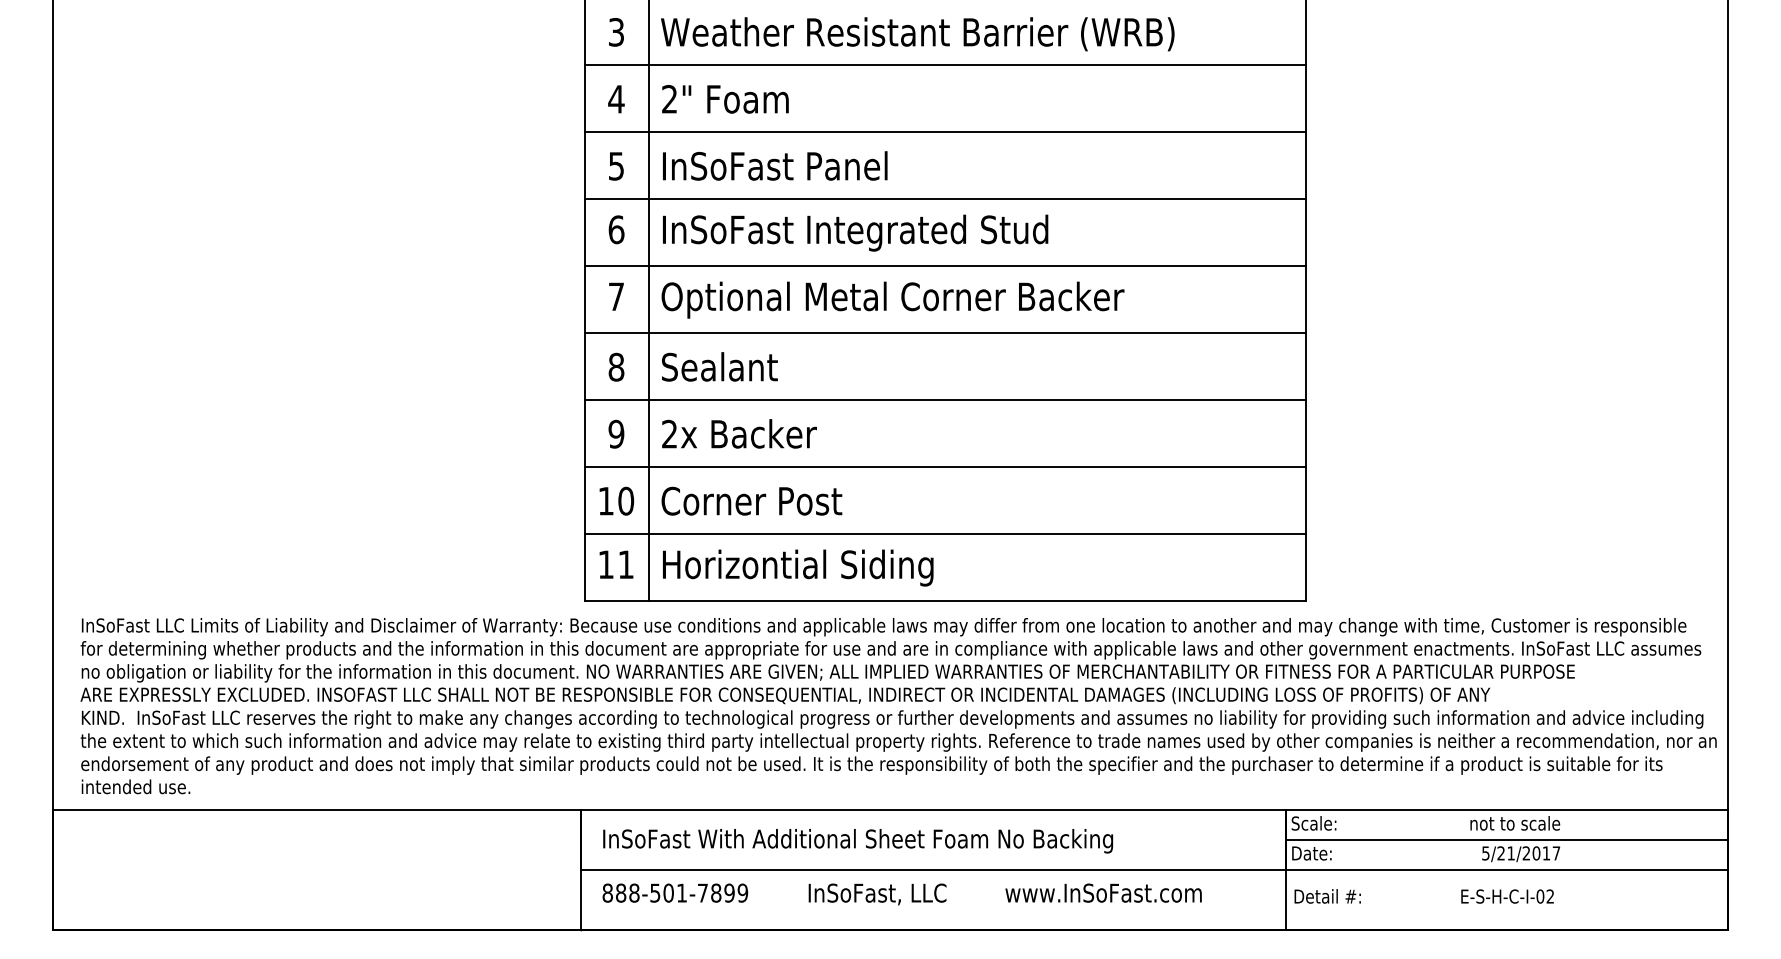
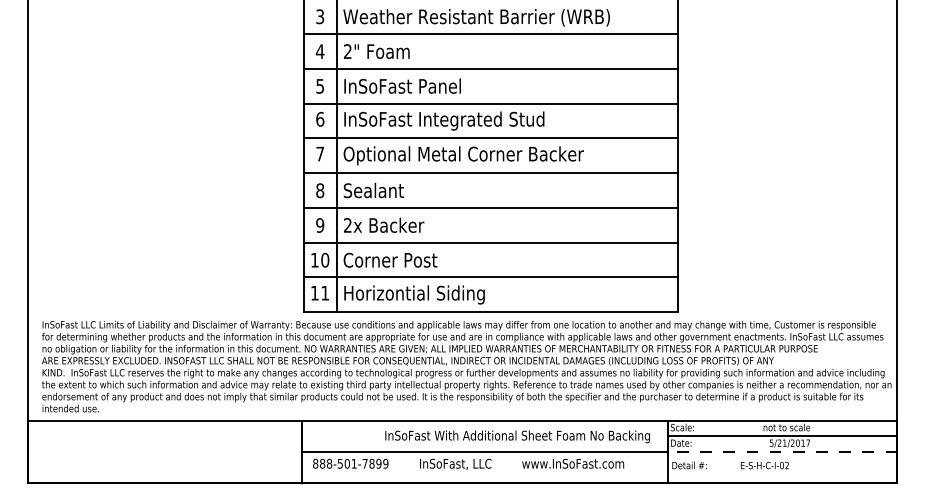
text: (857, 840) -> (517, 436), moved
line: (1506, 869) -> (782, 451), solid -> dashed
text: (1506, 896) -> (764, 465), moved

